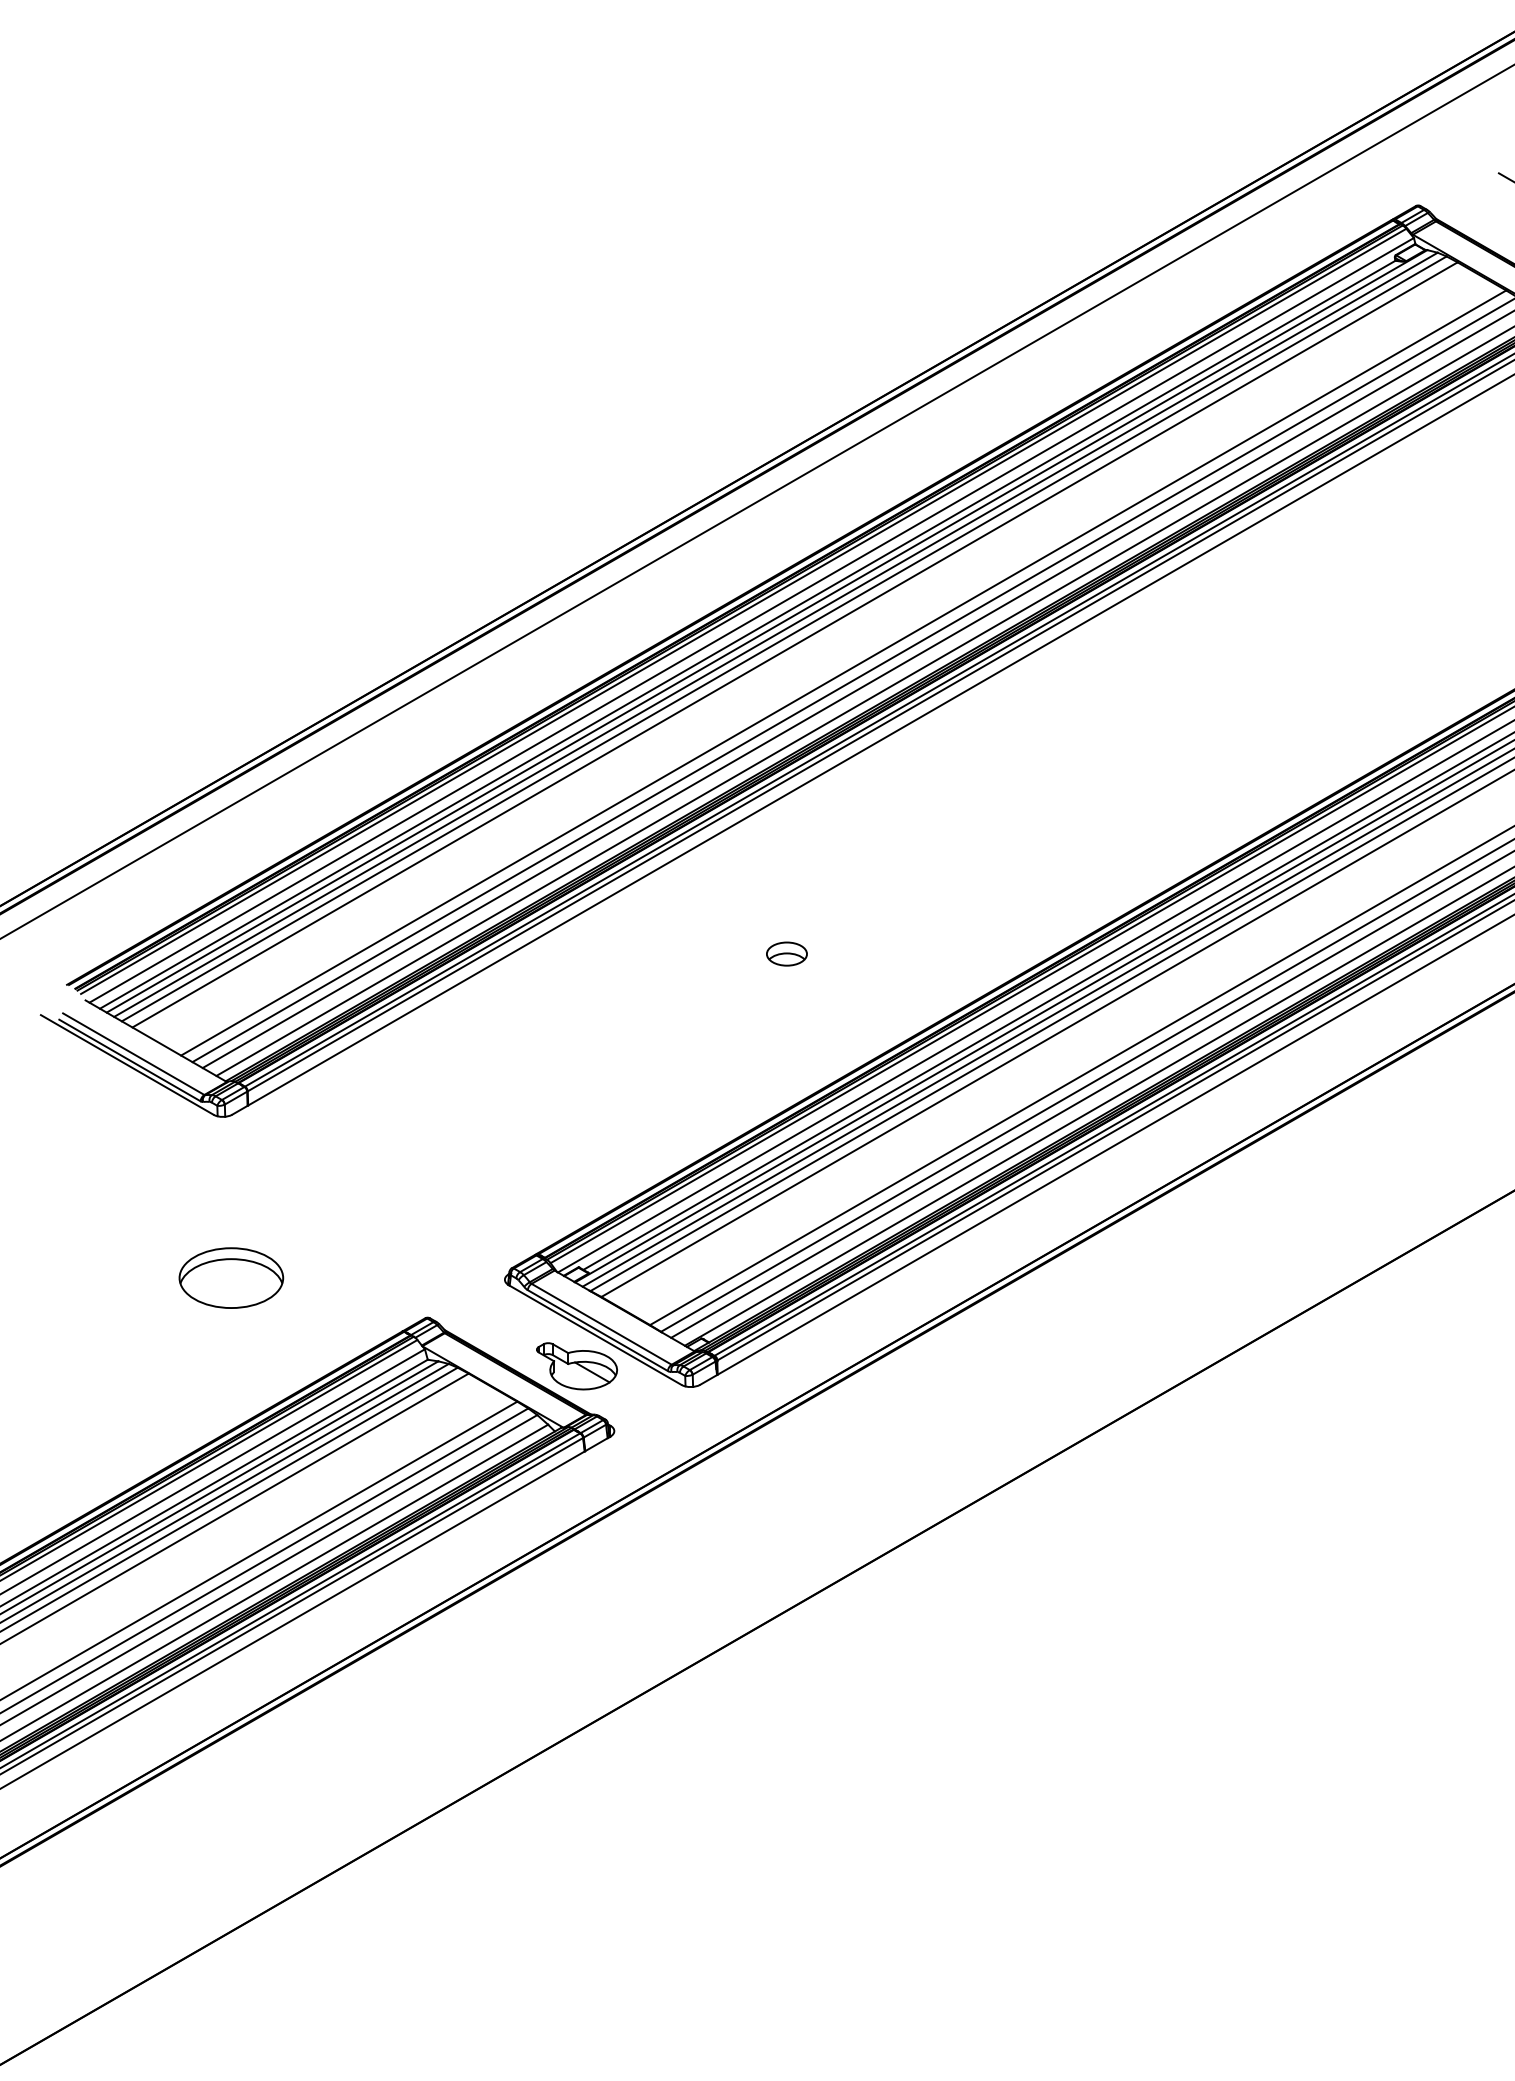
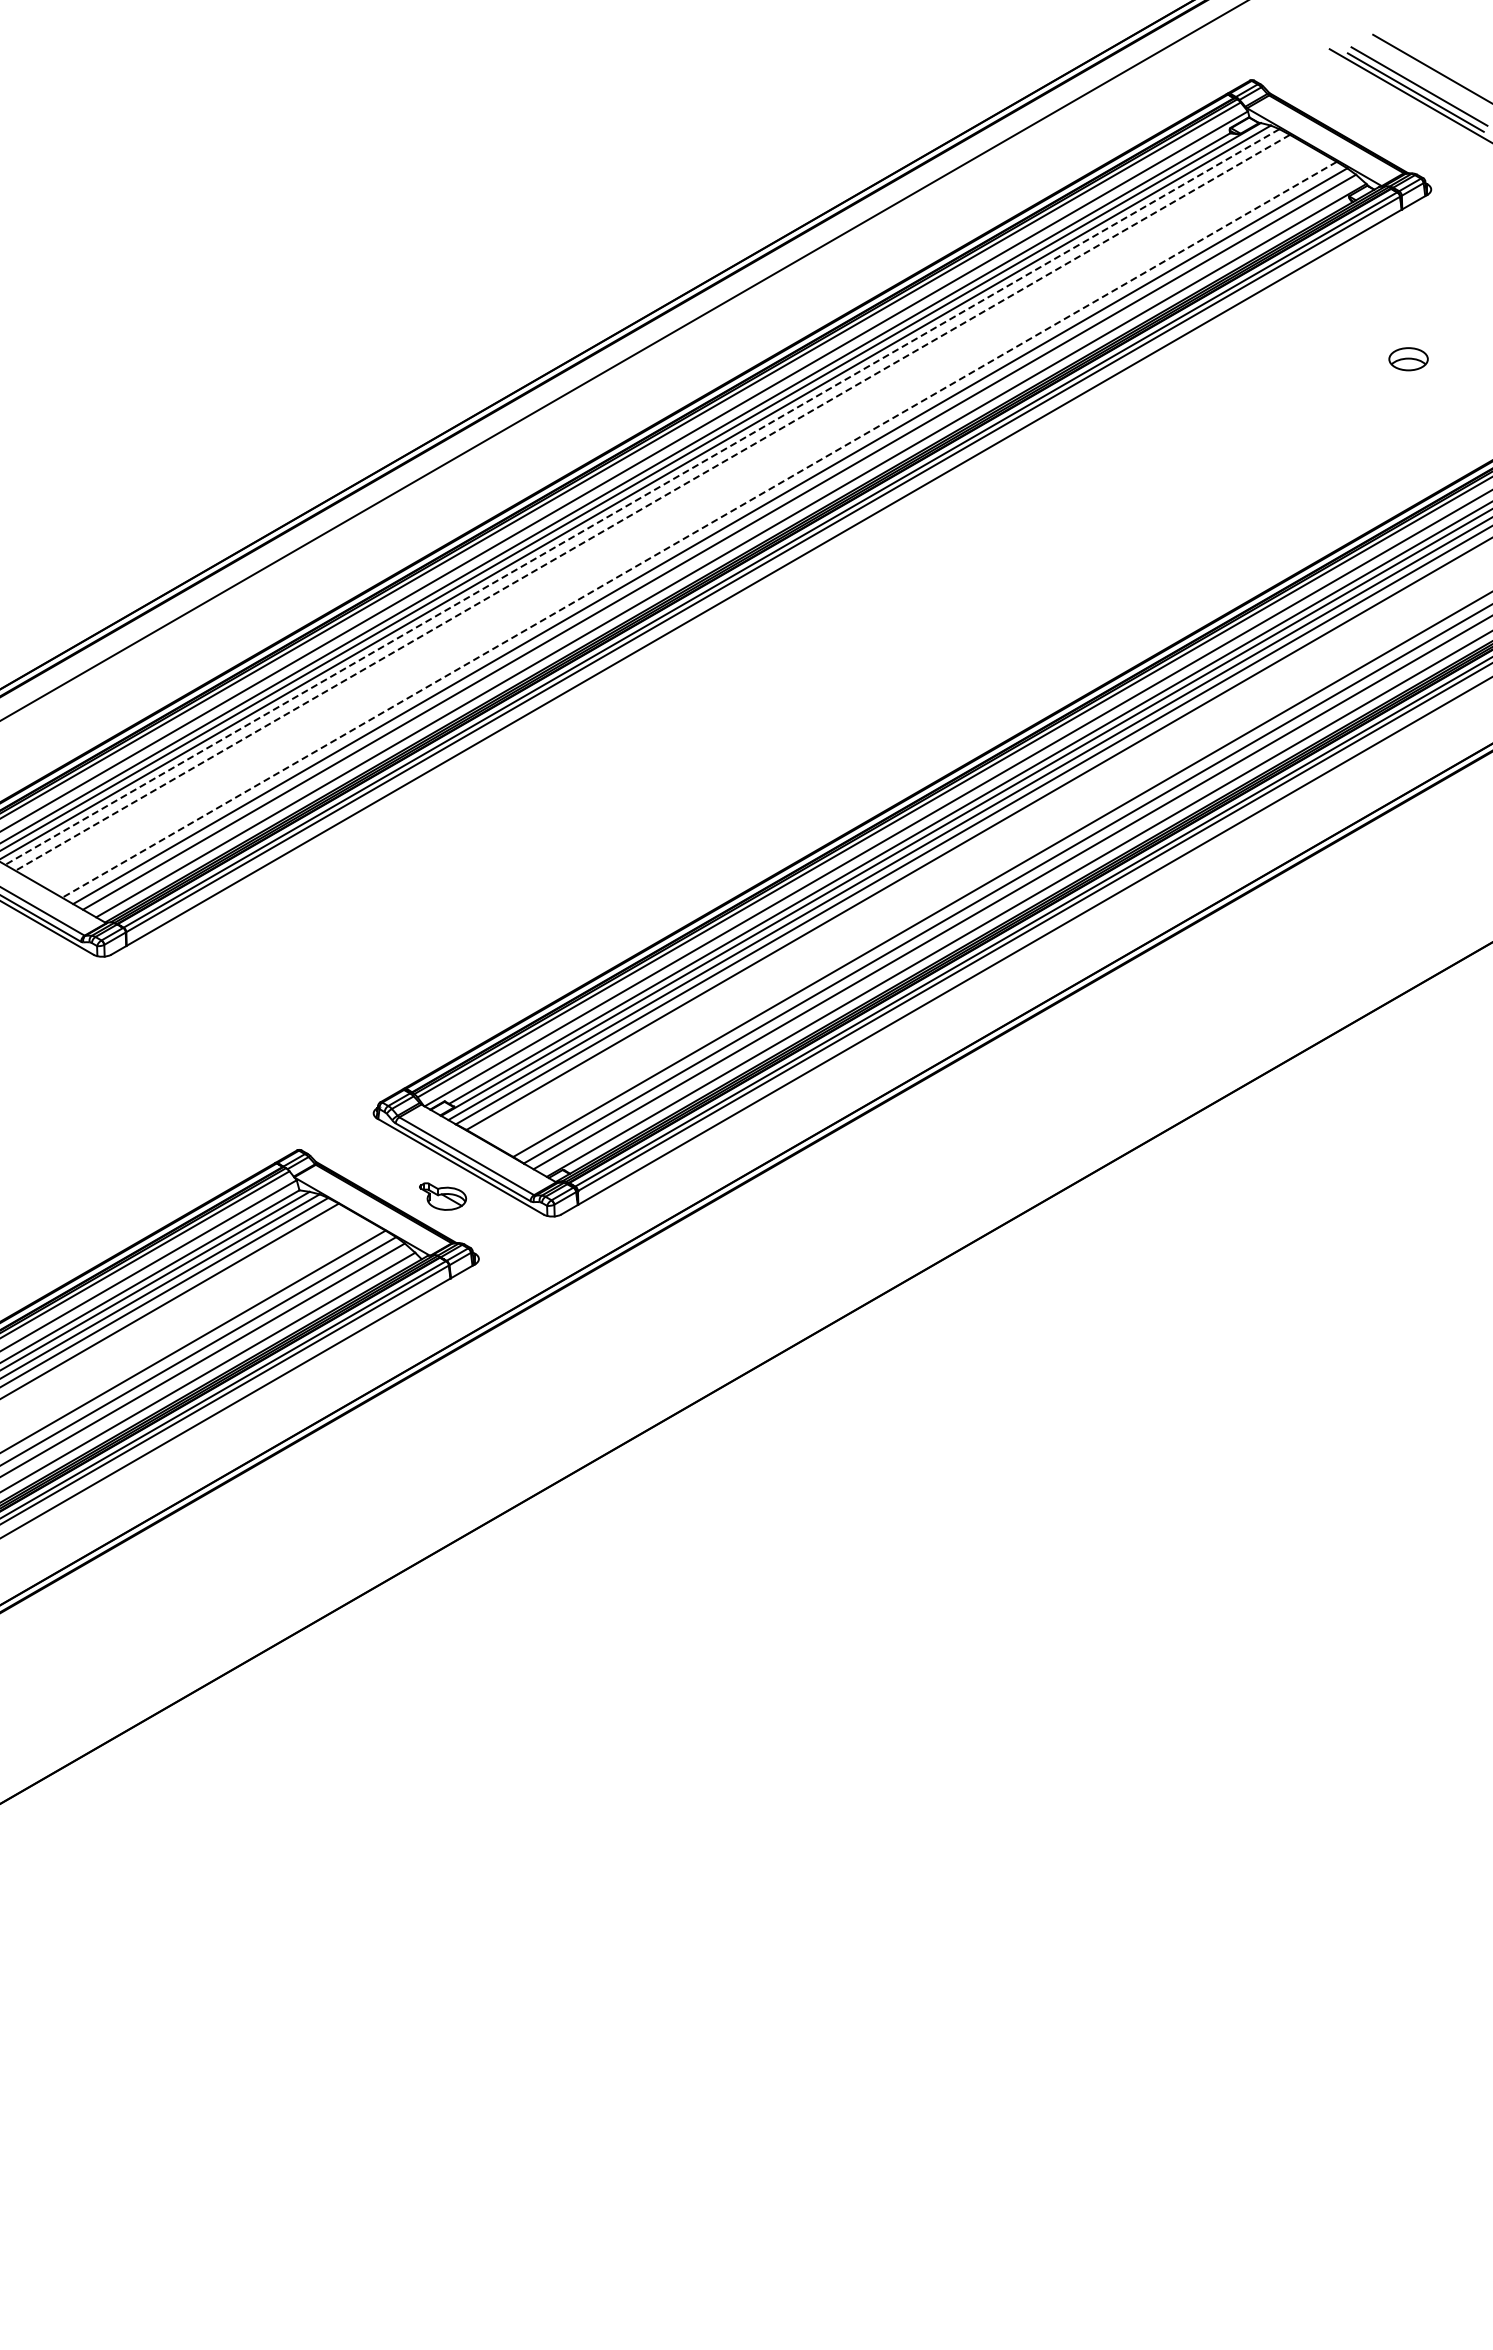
line: (784, 639) -> (642, 497), solid -> dashed
line: (794, 644) -> (652, 502), solid -> dashed
line: (843, 672) -> (699, 529), solid -> dashed
part: (786, 954) -> (644, 800), removed
part: (231, 1277) -> (110, 1111), removed
part: (576, 1366) -> (442, 1196), size x0.6

